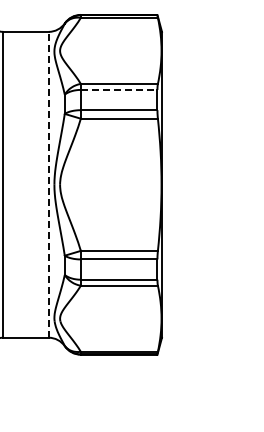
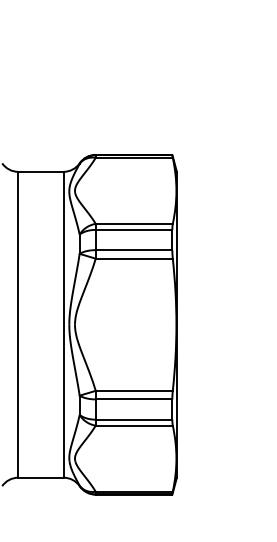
line: (119, 89) -> (134, 229), dashed -> solid
line: (48, 184) -> (63, 324), dashed -> solid

